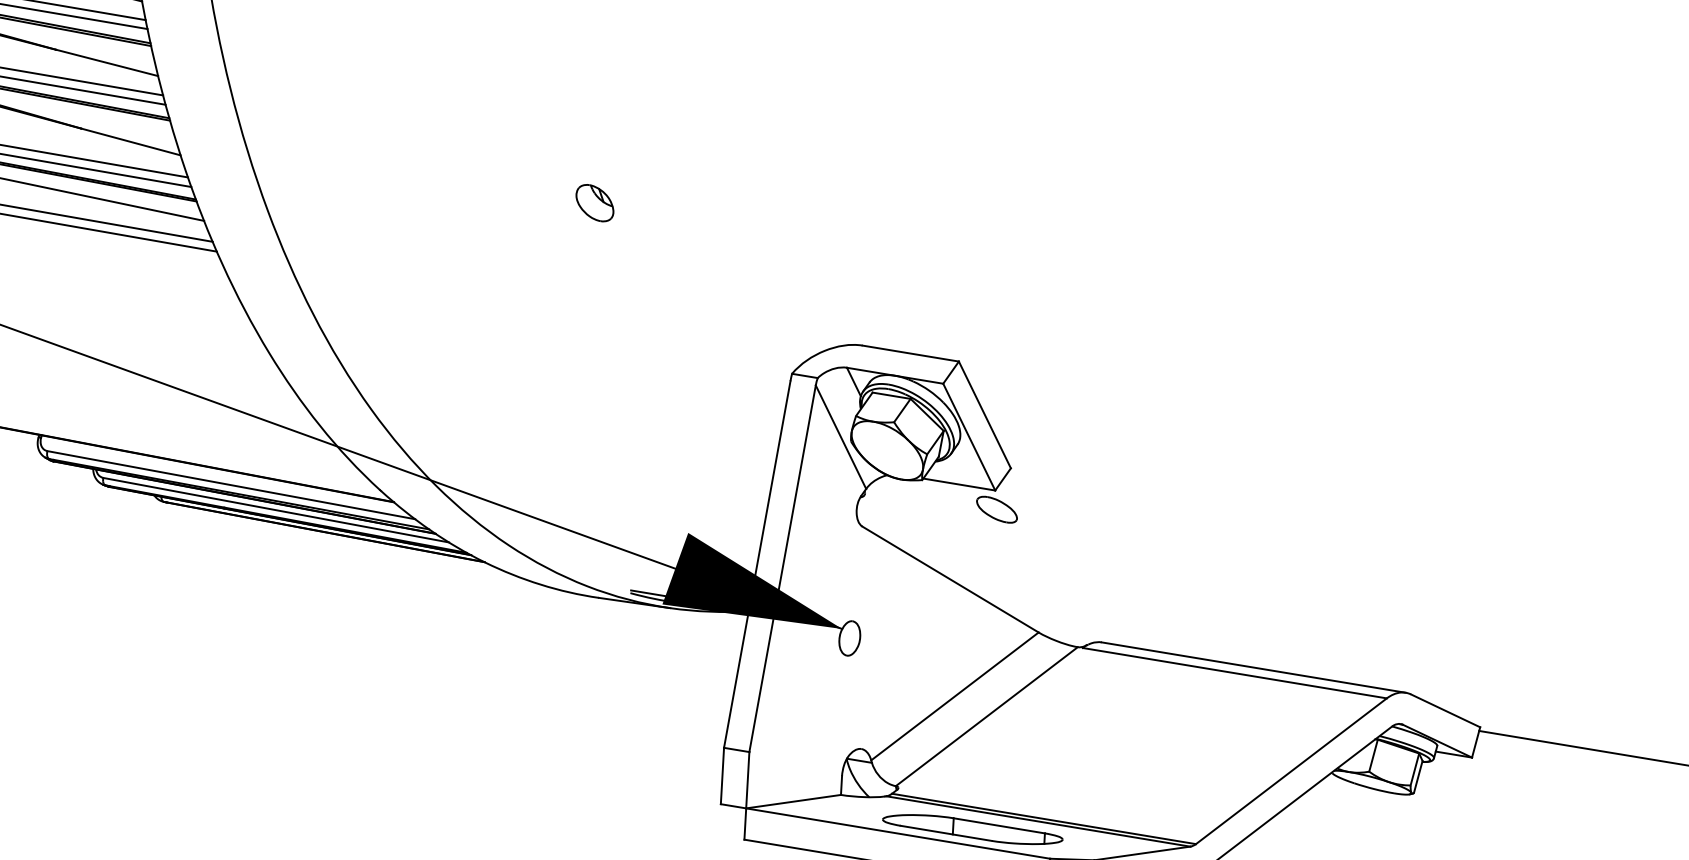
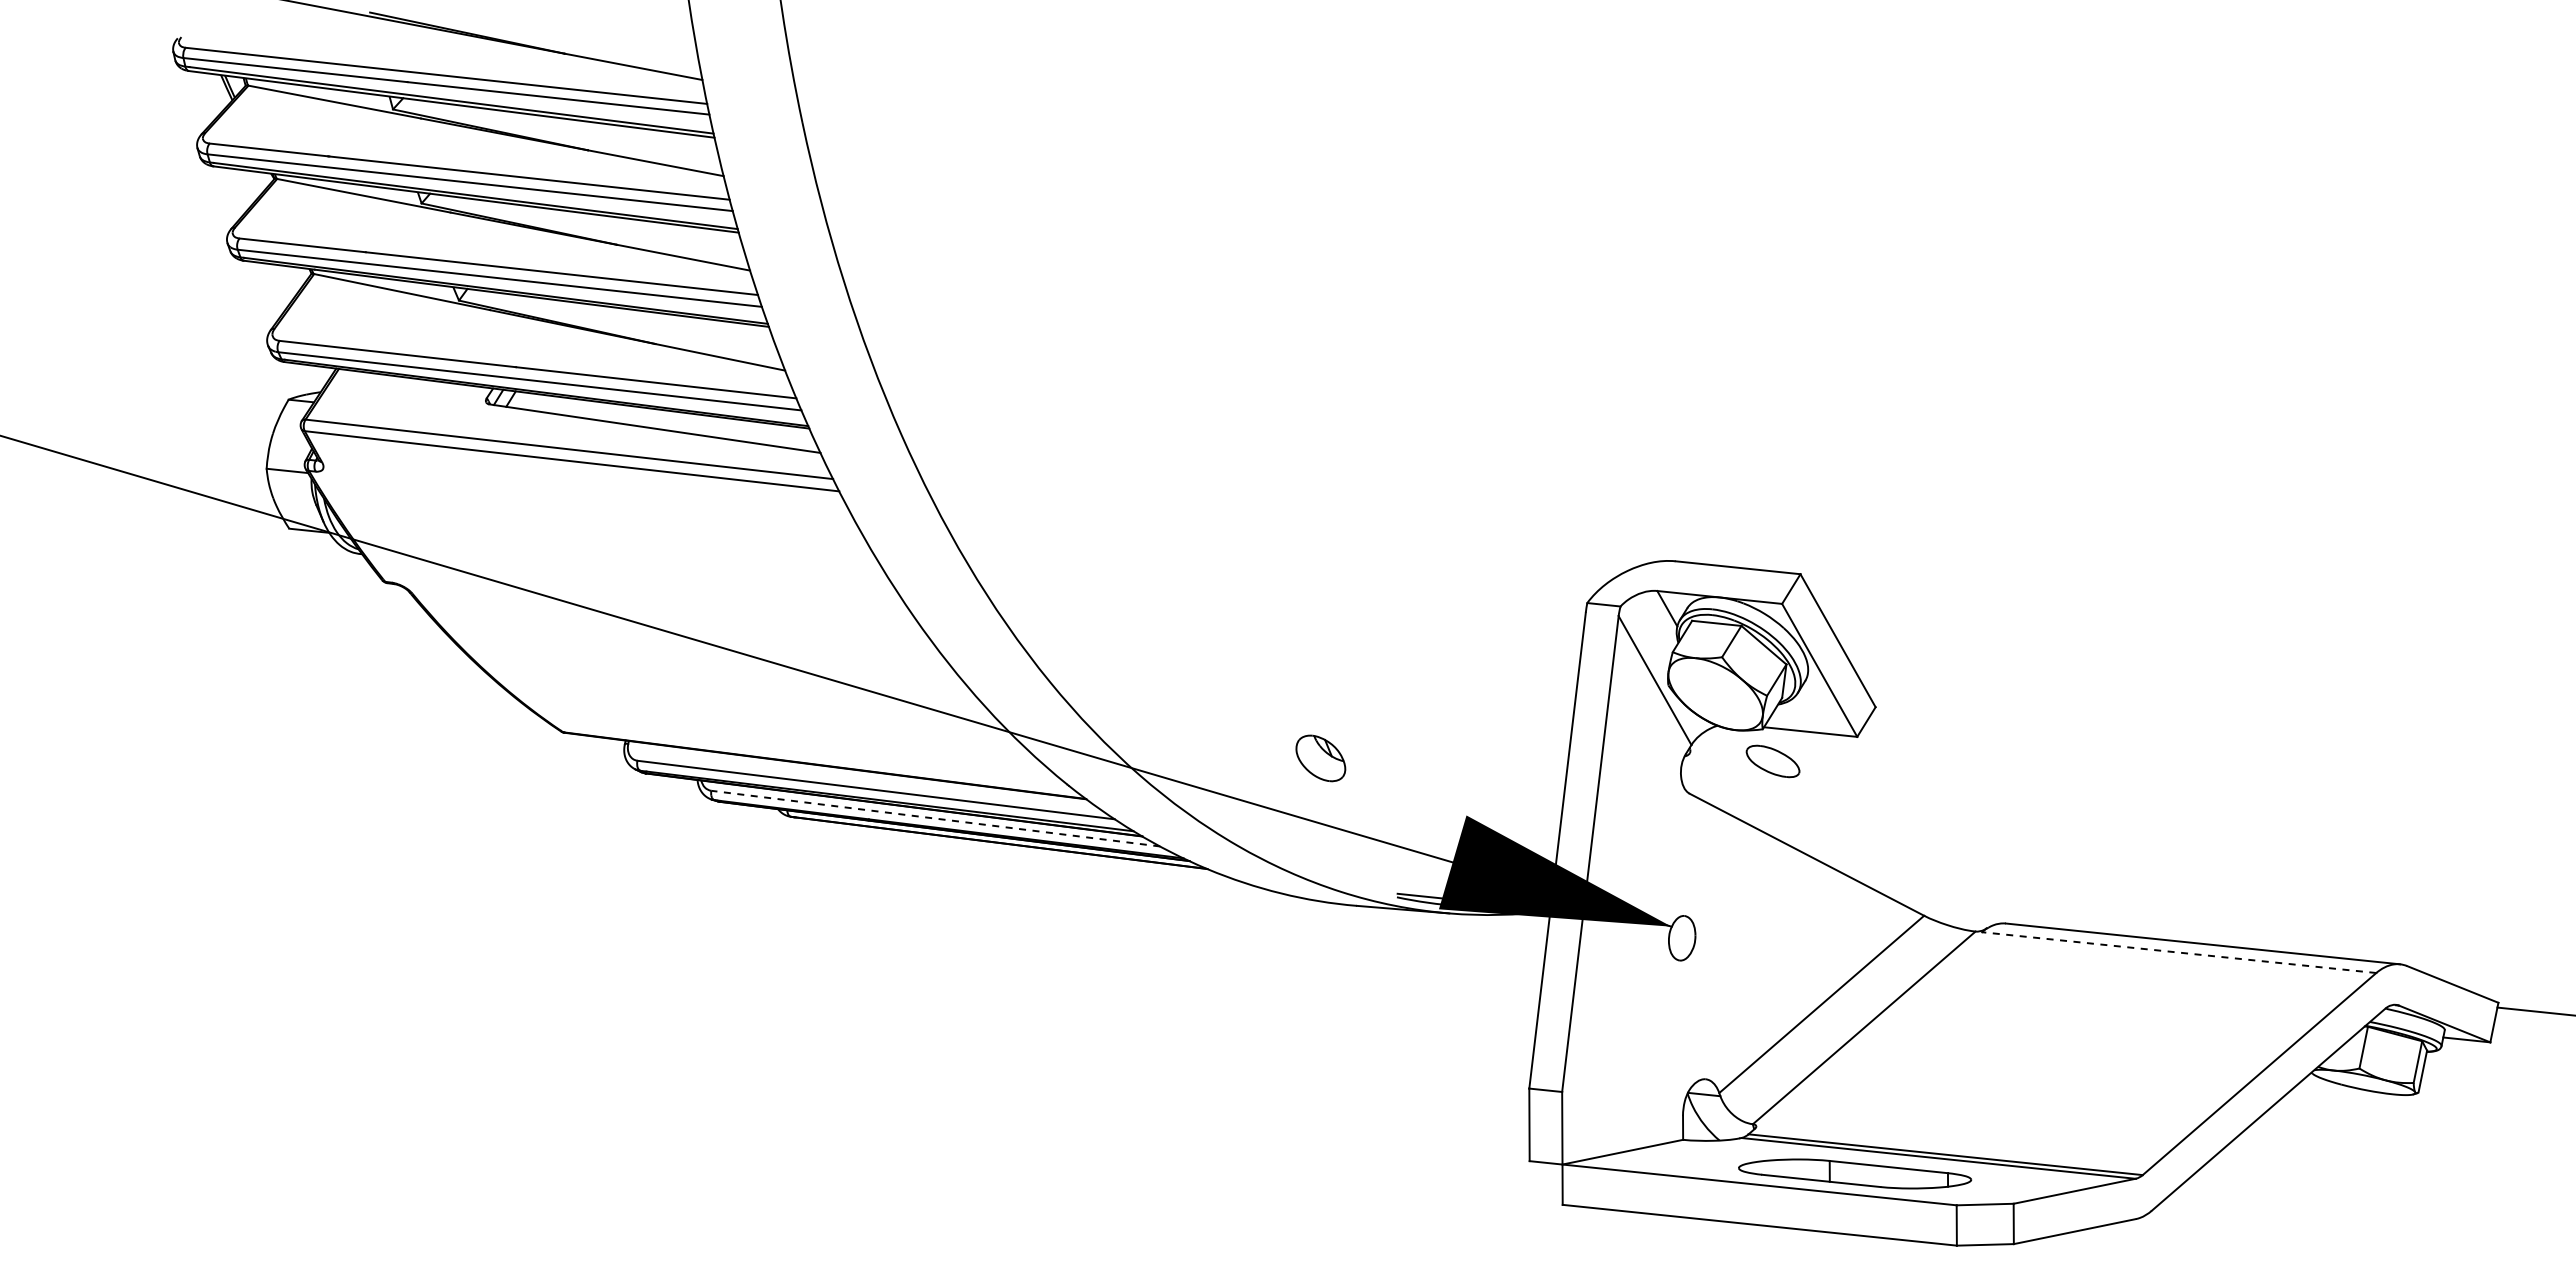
part: (594, 203) -> (1320, 758), moved
part: (996, 509) -> (1772, 761), moved
line: (276, 510) -> (935, 818), solid -> dashed
line: (1234, 673) -> (2178, 952), solid -> dashed

